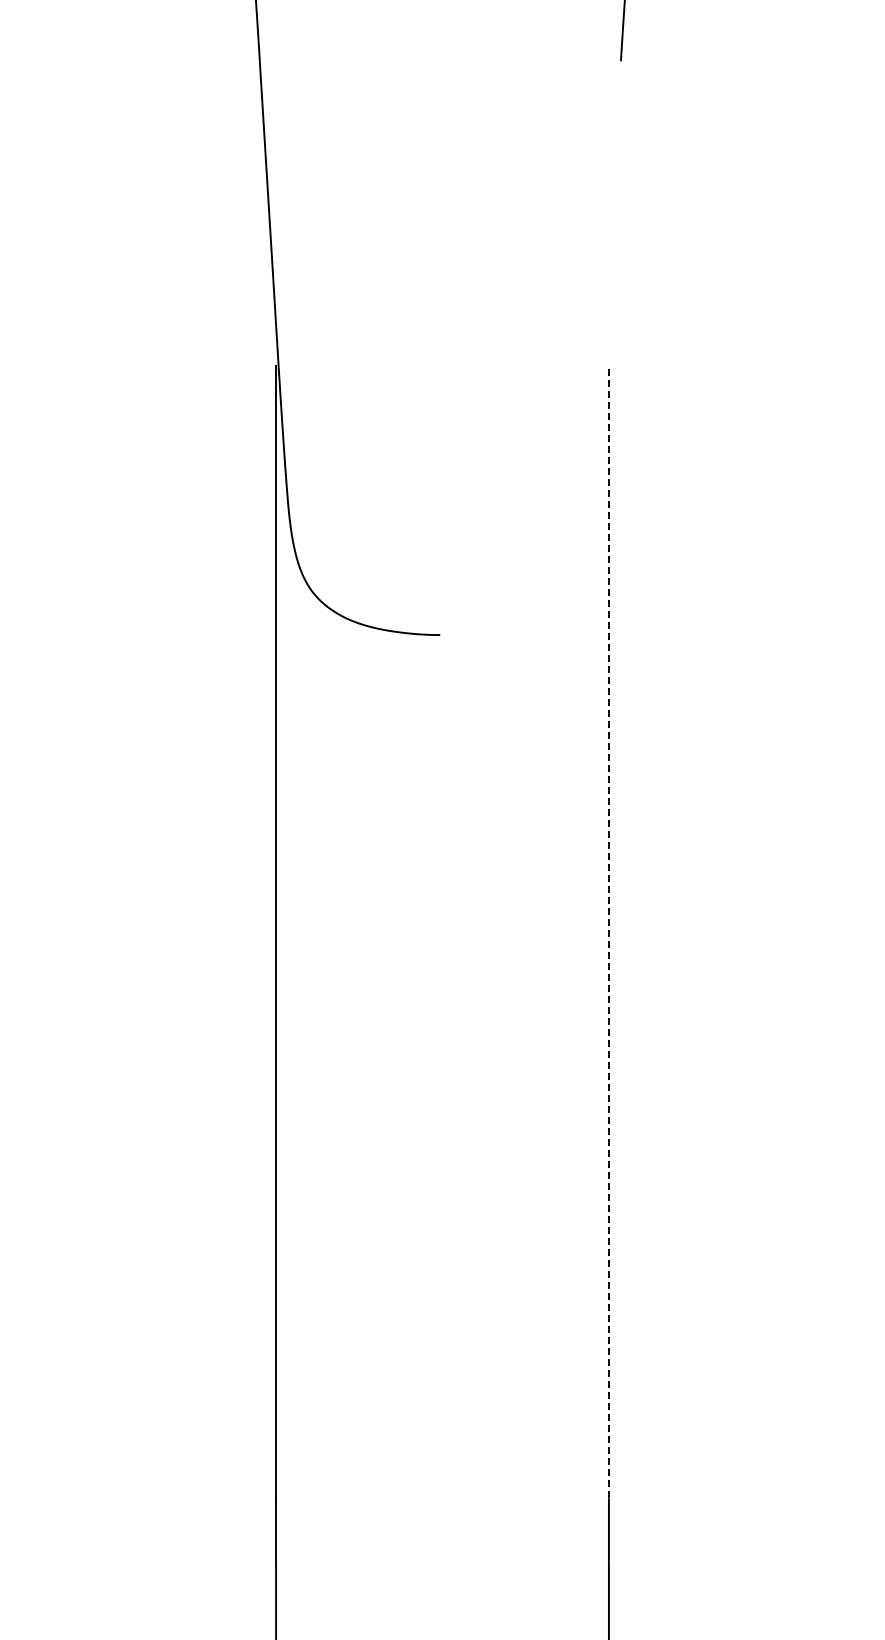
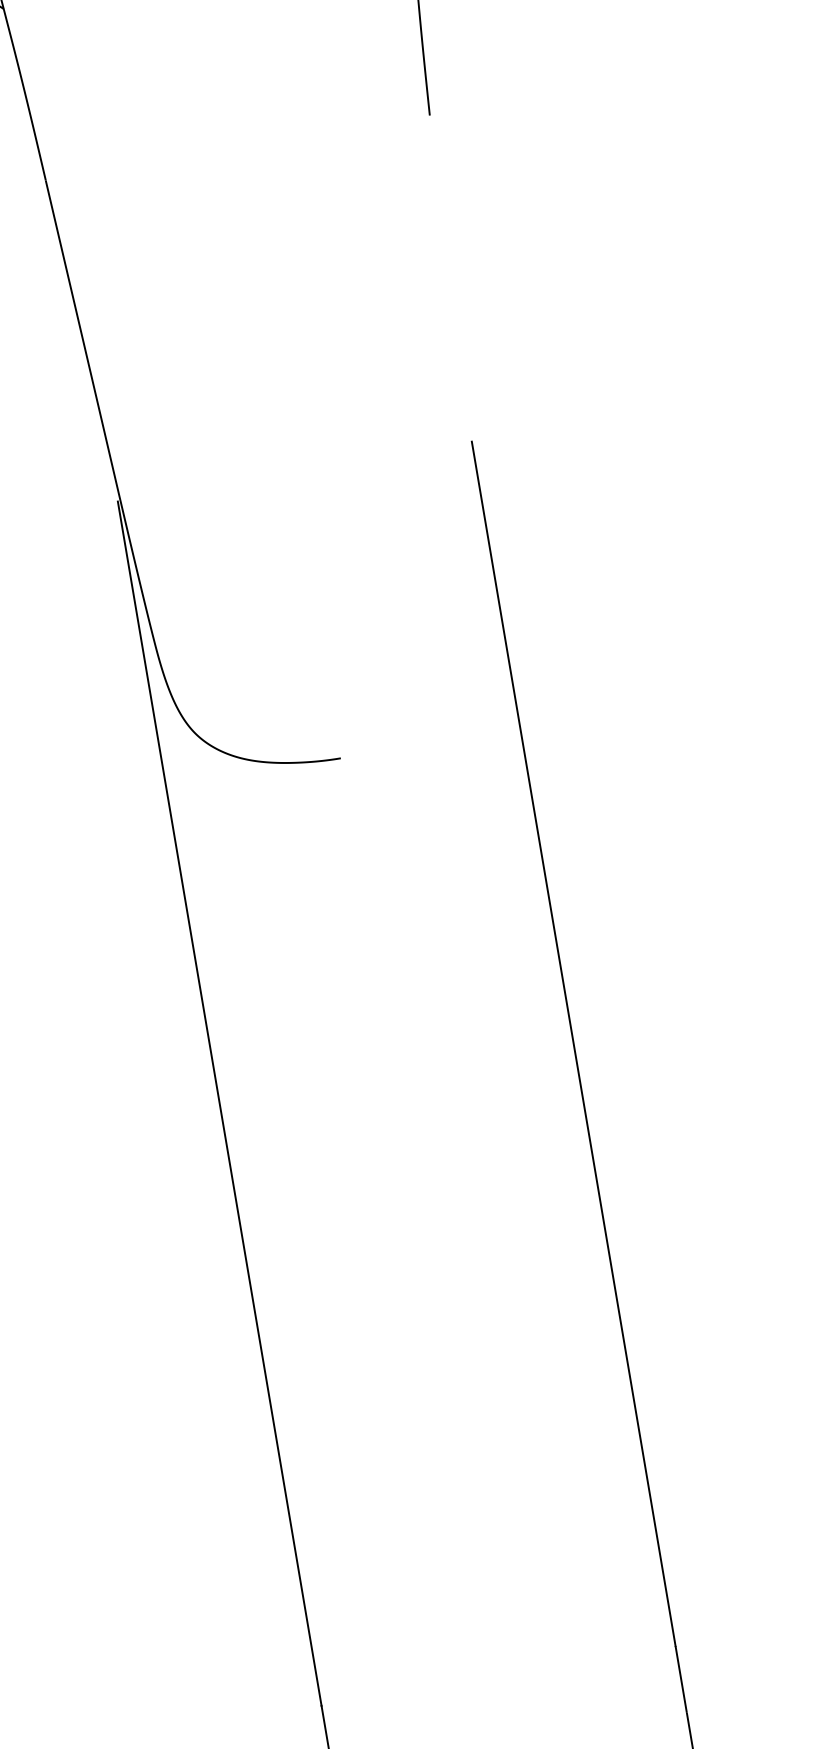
line: (608, 931) -> (573, 1043), dashed -> solid

